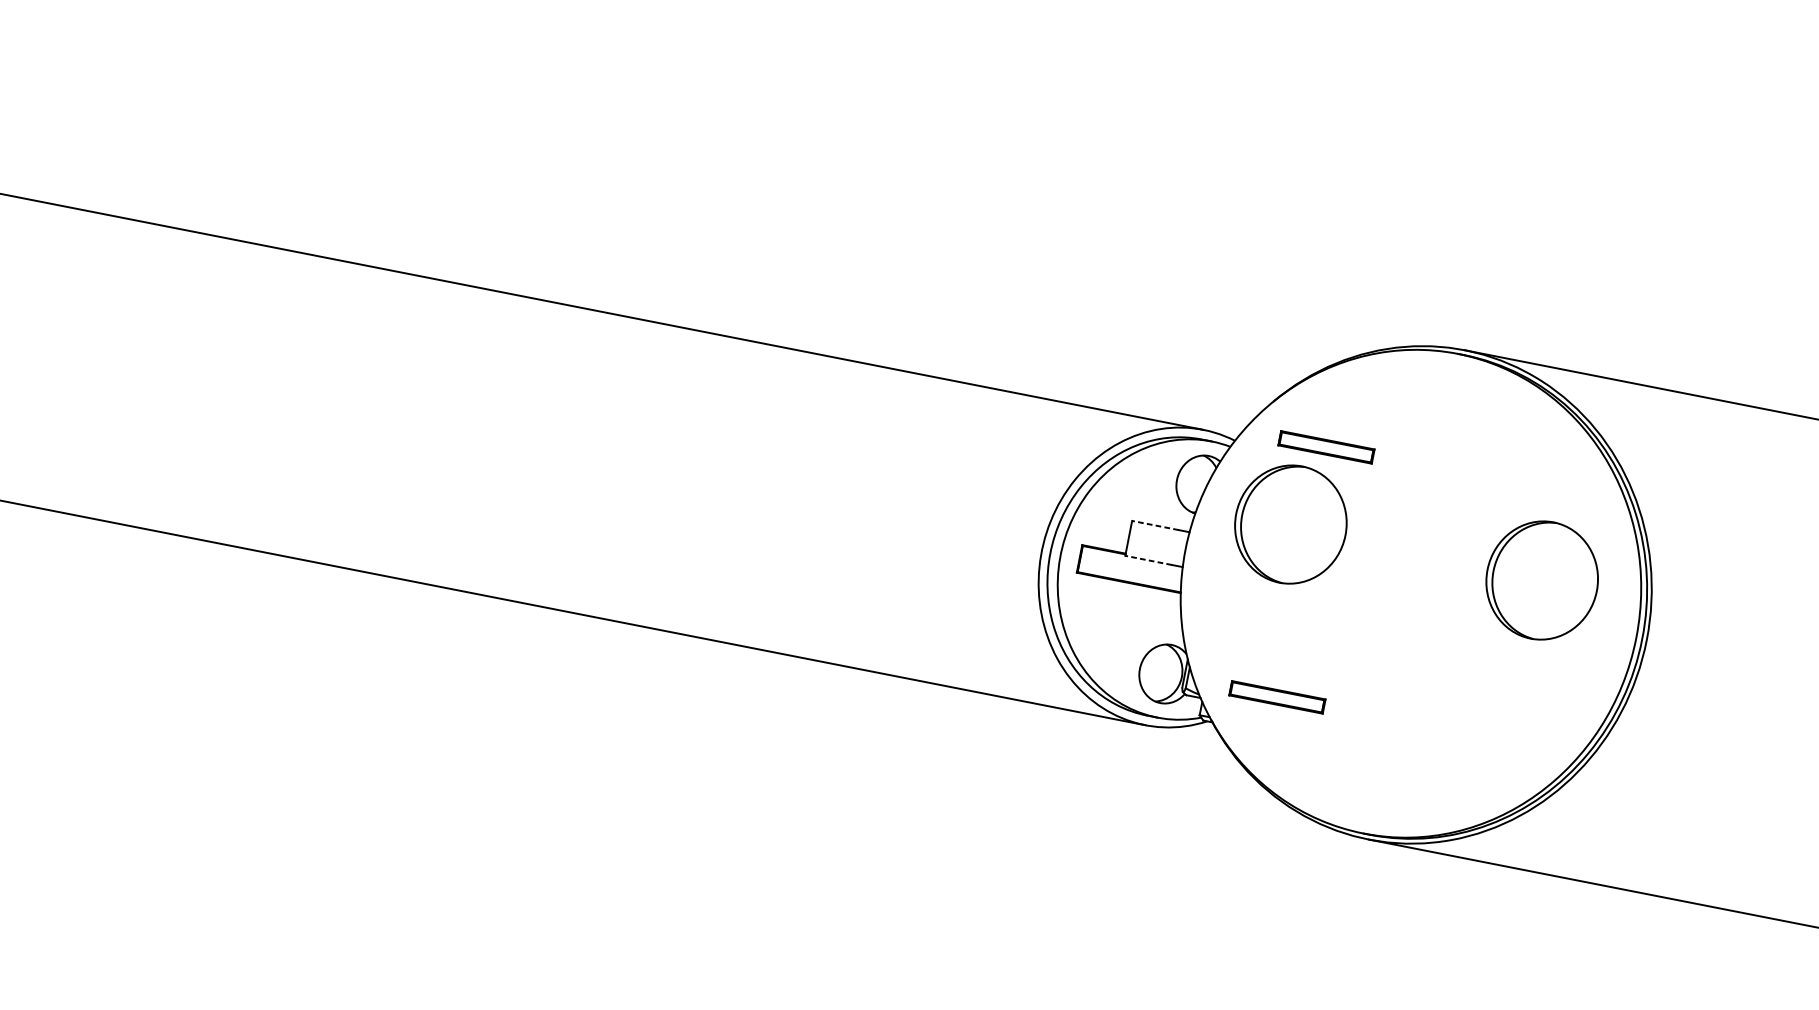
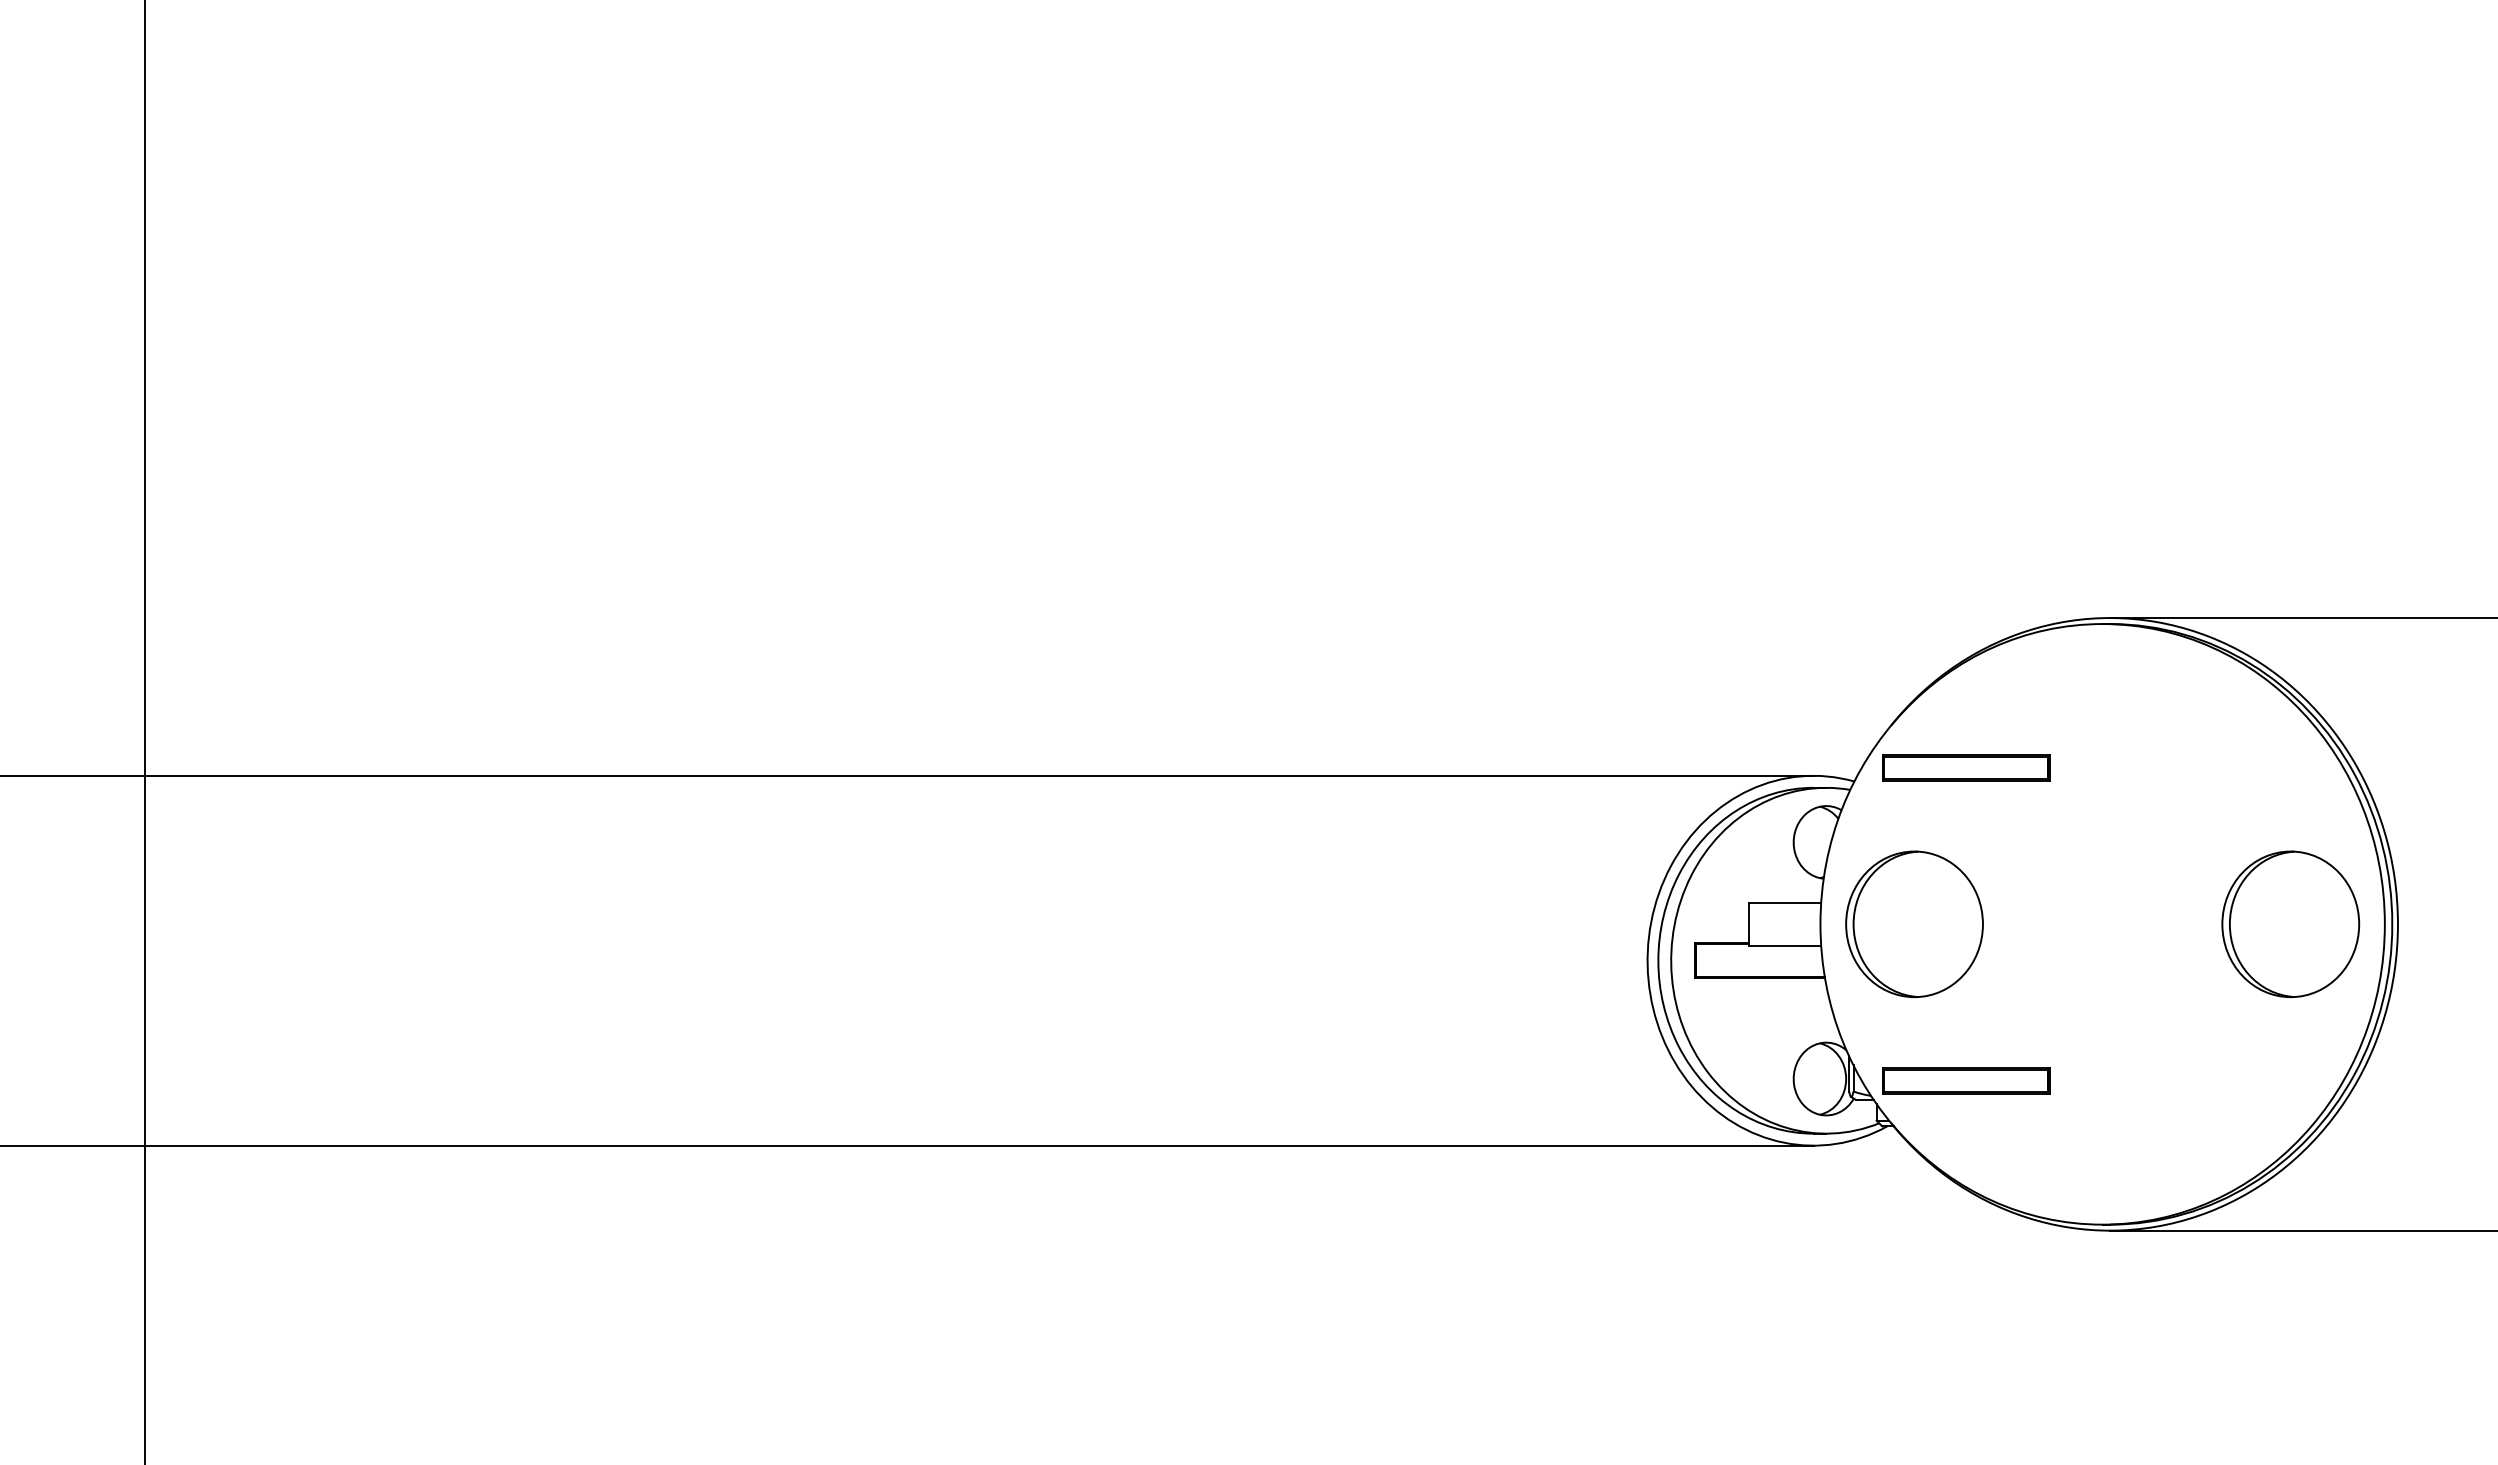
part: (1326, 447) -> (1966, 767), size x1.43
part: (1290, 523) -> (1914, 923), moved
line: (1155, 525) -> (1778, 902), dashed -> solid
line: (1148, 560) -> (1778, 946), dashed -> solid
part: (1542, 579) -> (2290, 923), moved
part: (1277, 697) -> (1966, 1080), size x1.43

